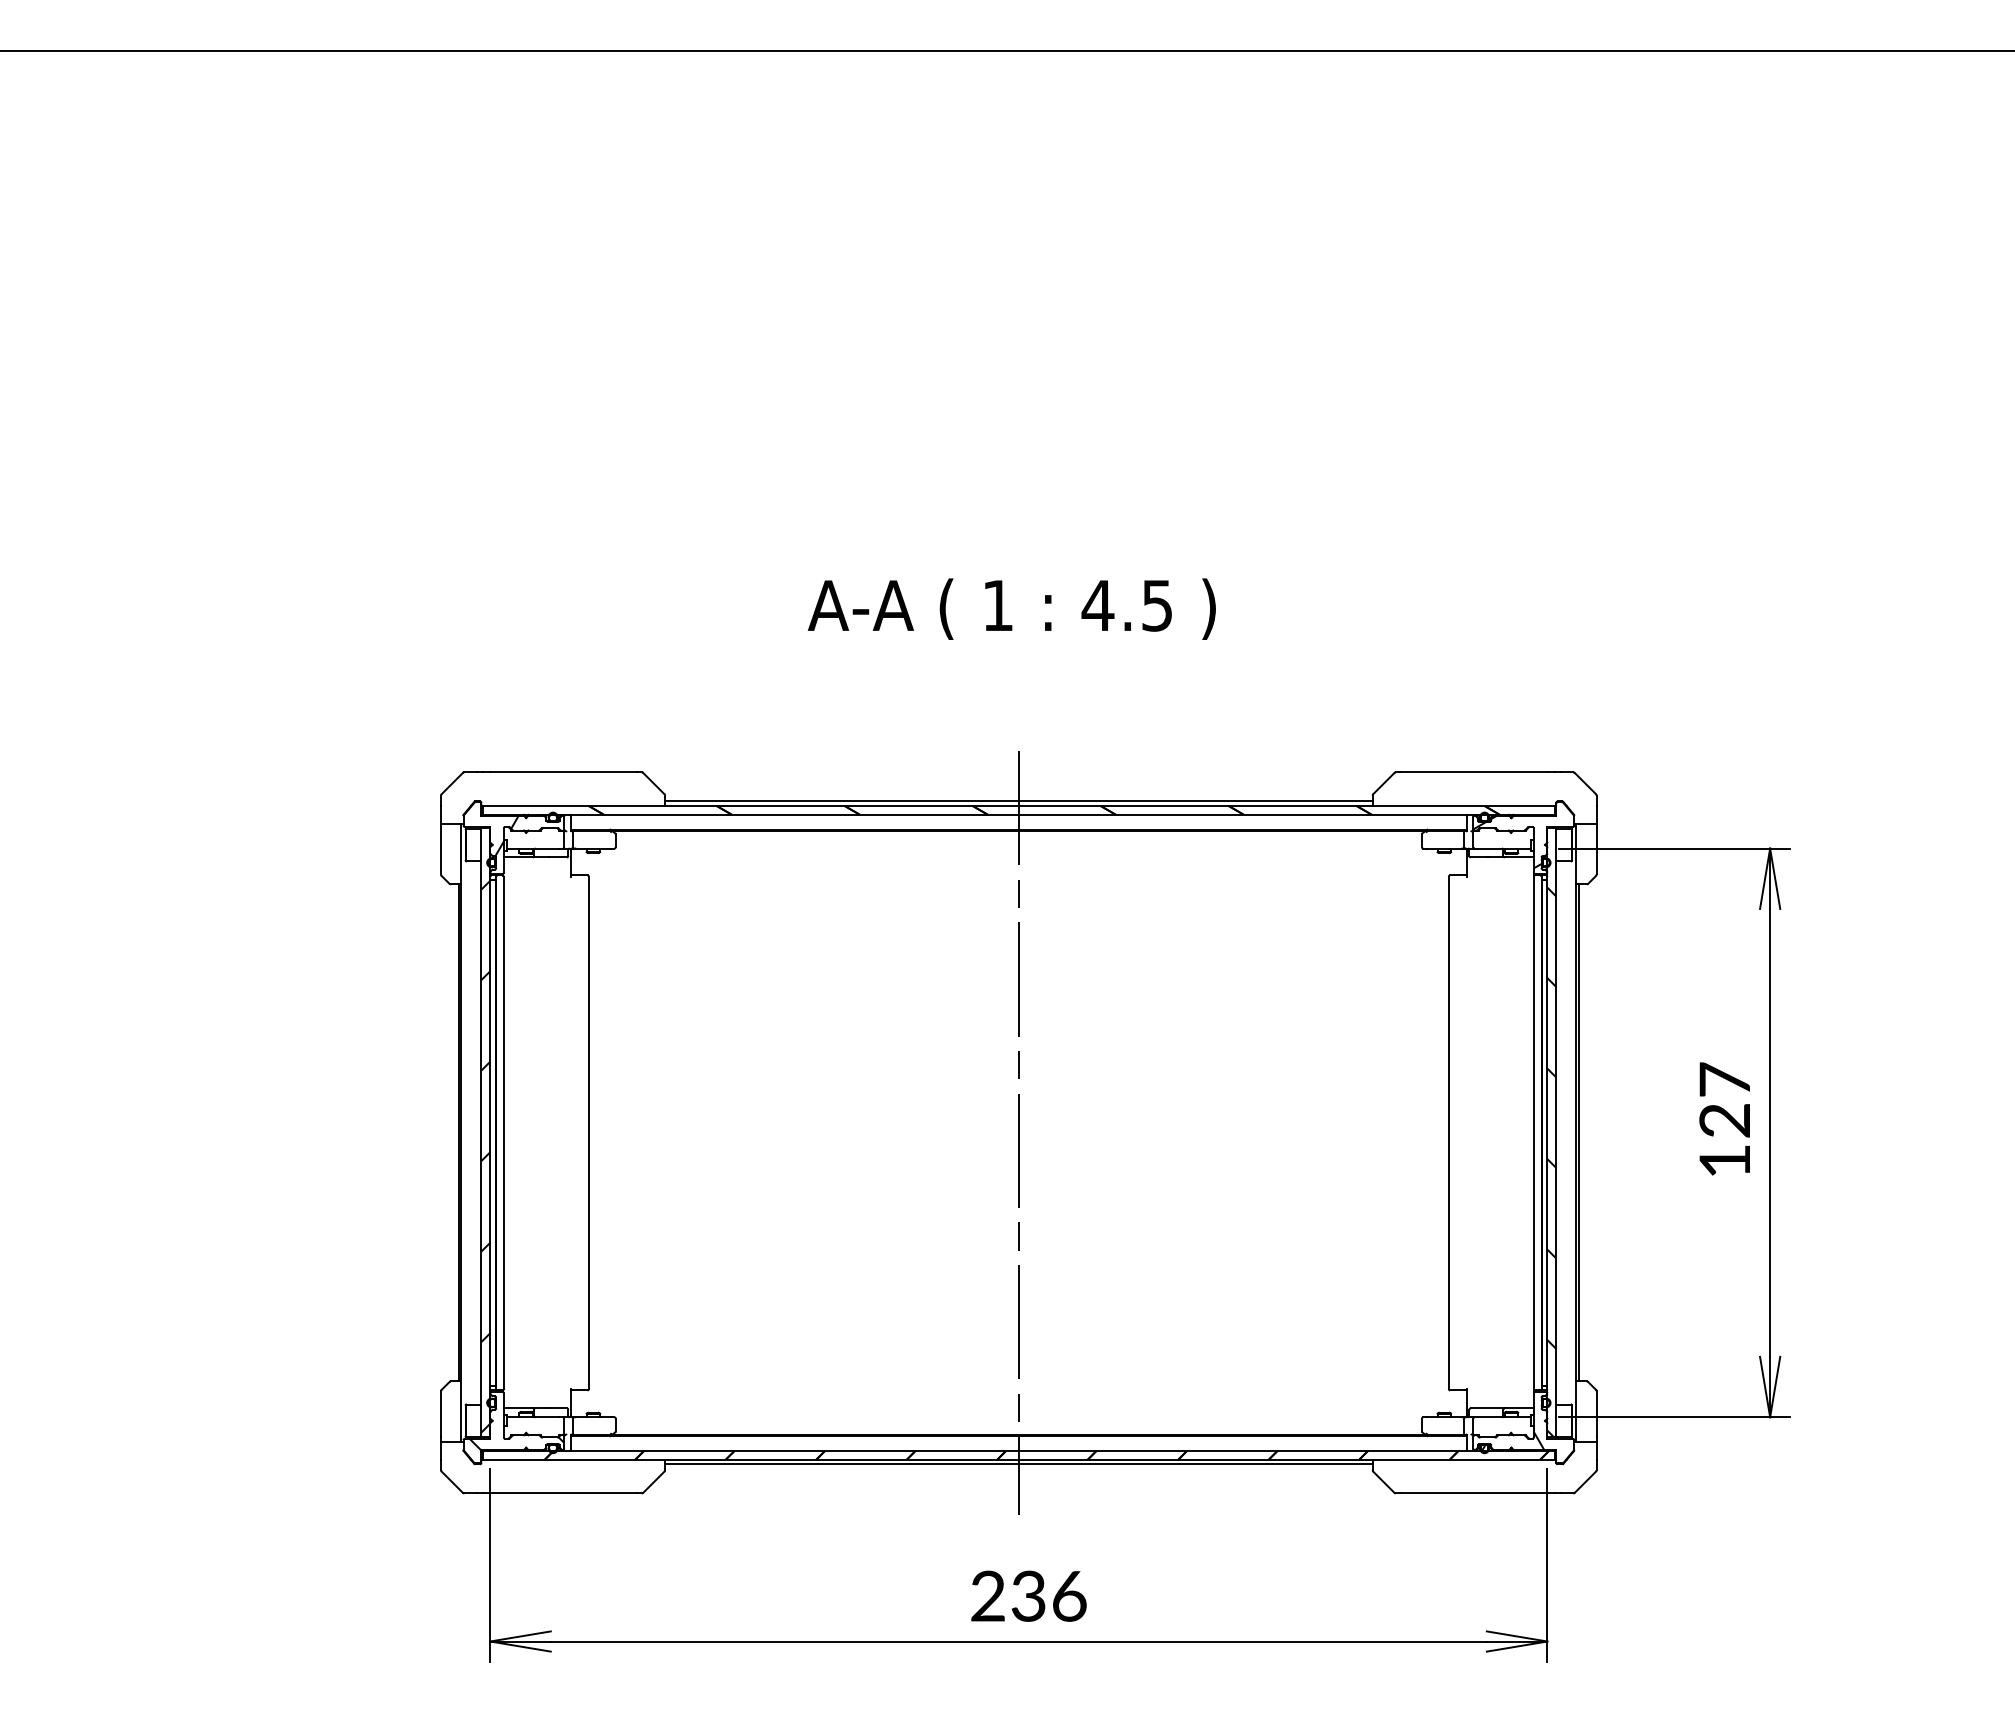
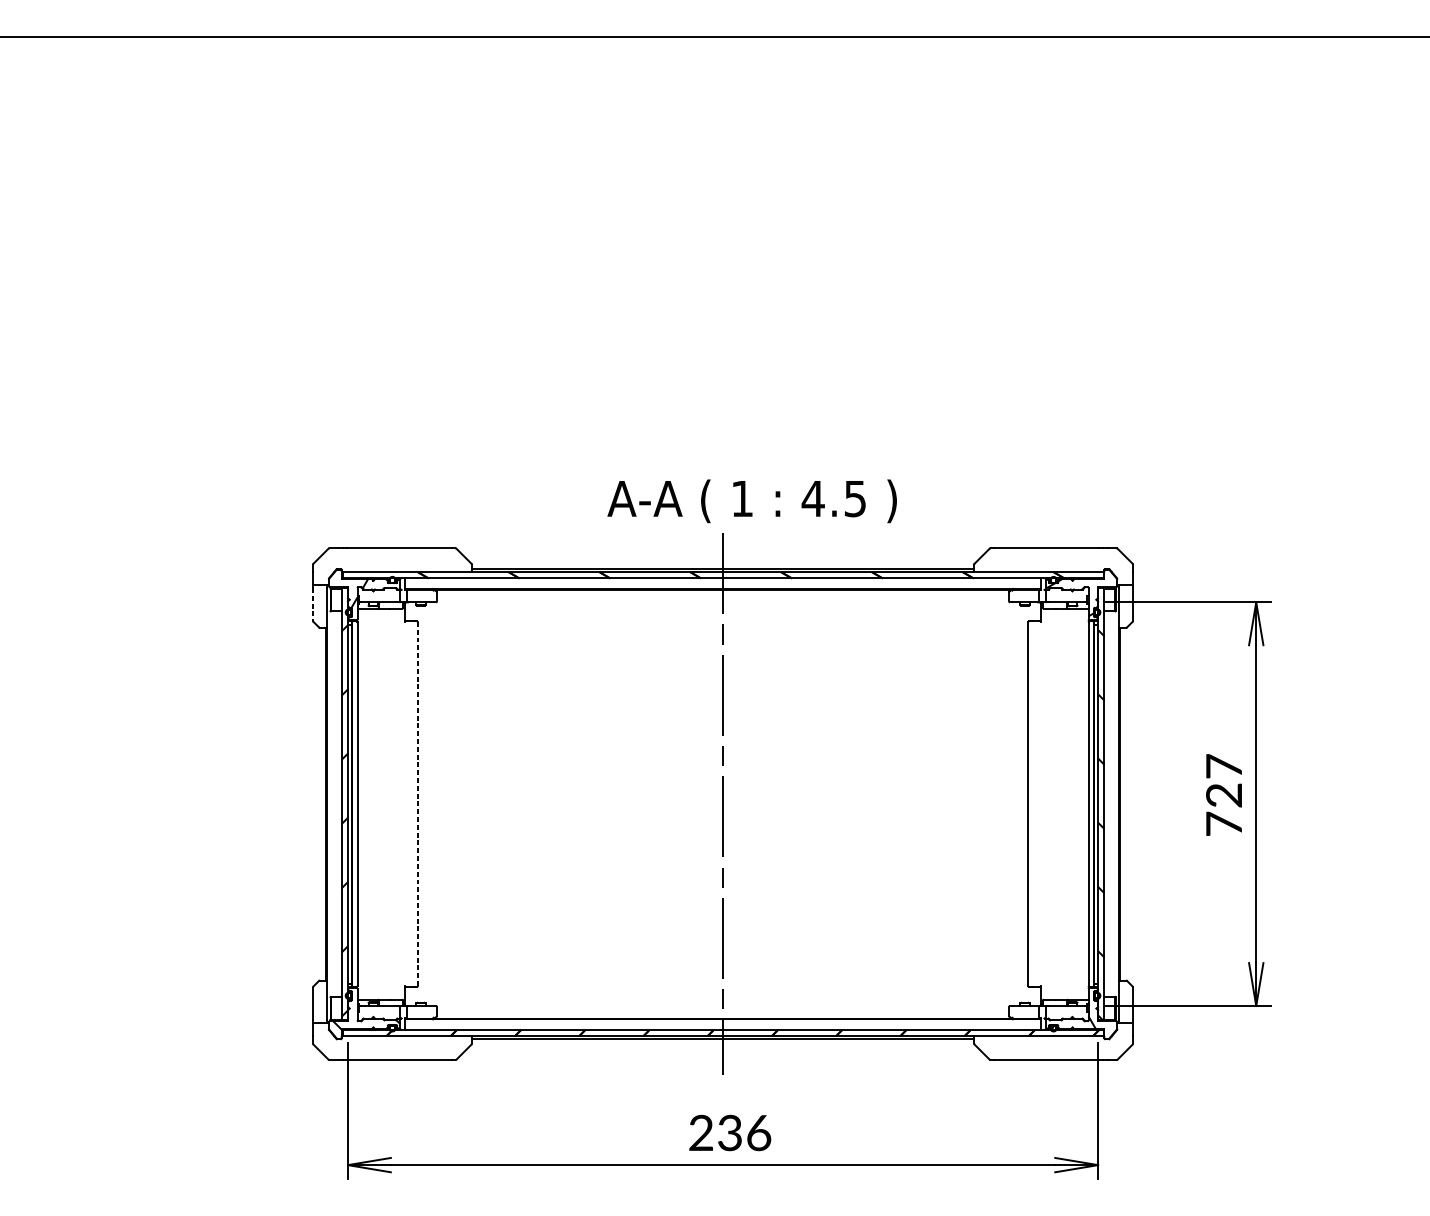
text: (1011, 608) -> (751, 500), moved
line: (441, 851) -> (313, 604), solid -> dashed
line: (588, 1132) -> (417, 803), solid -> dashed
text: (1724, 1160) -> (1223, 823), 127 -> 727

